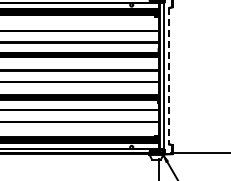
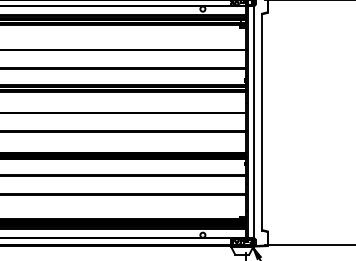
line: (169, 76) -> (262, 122), dashed -> solid

